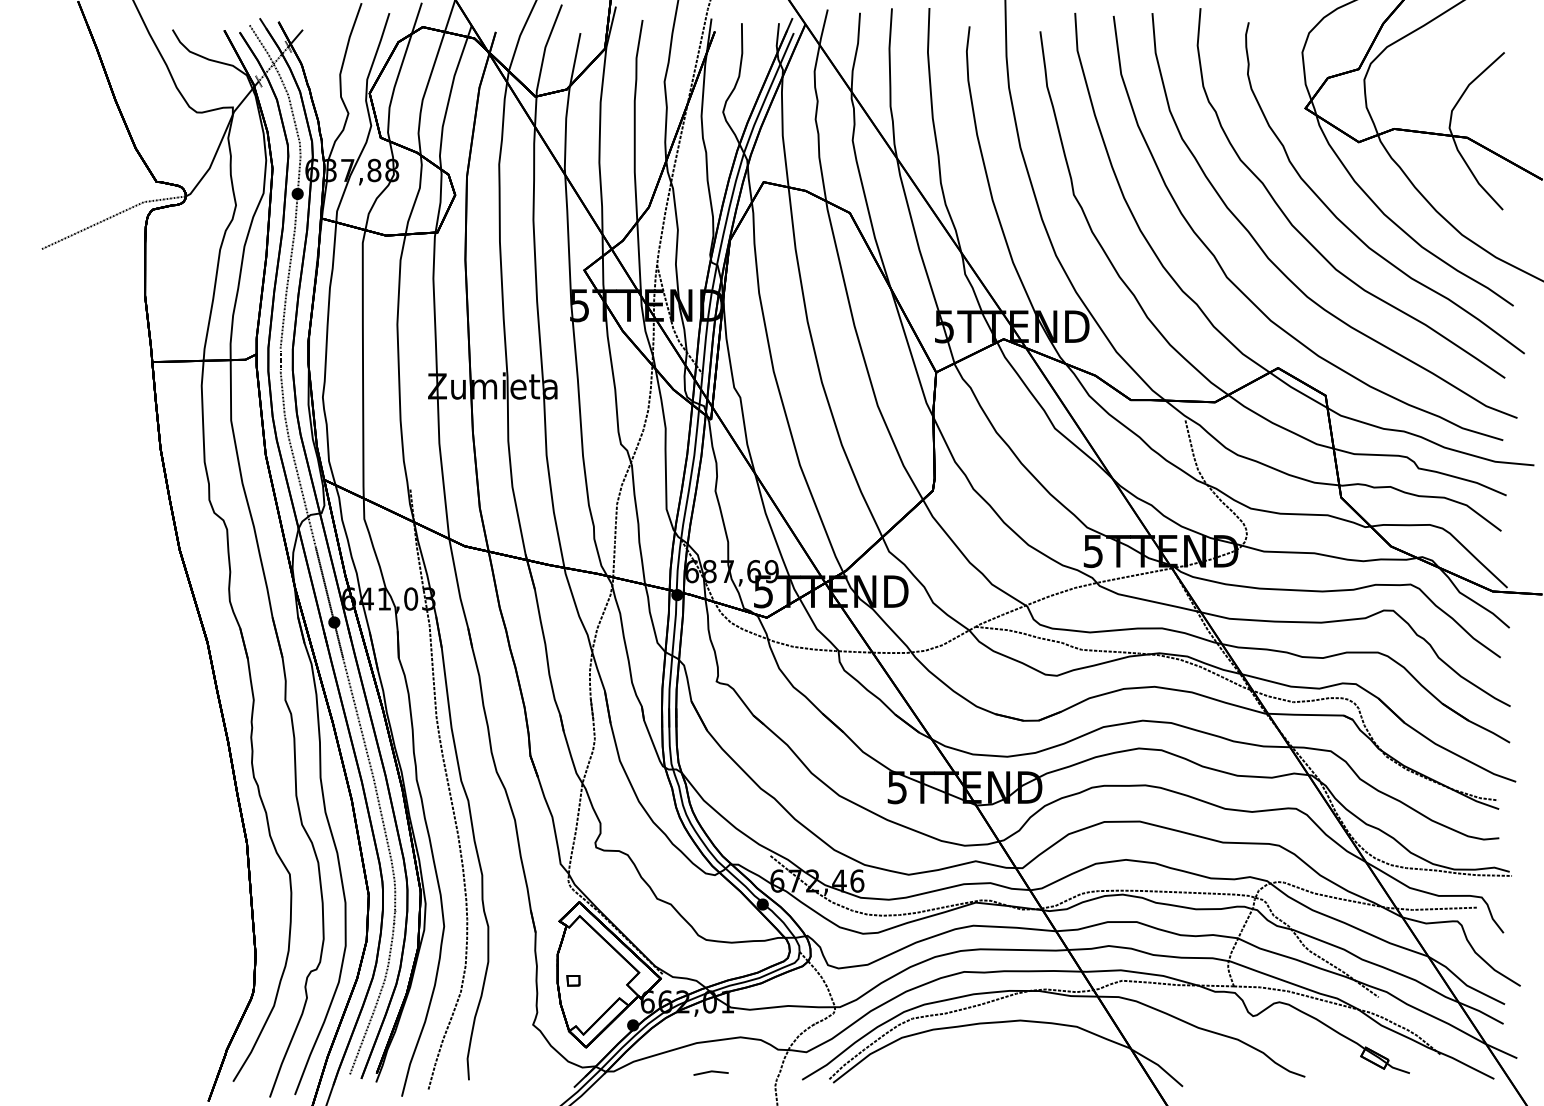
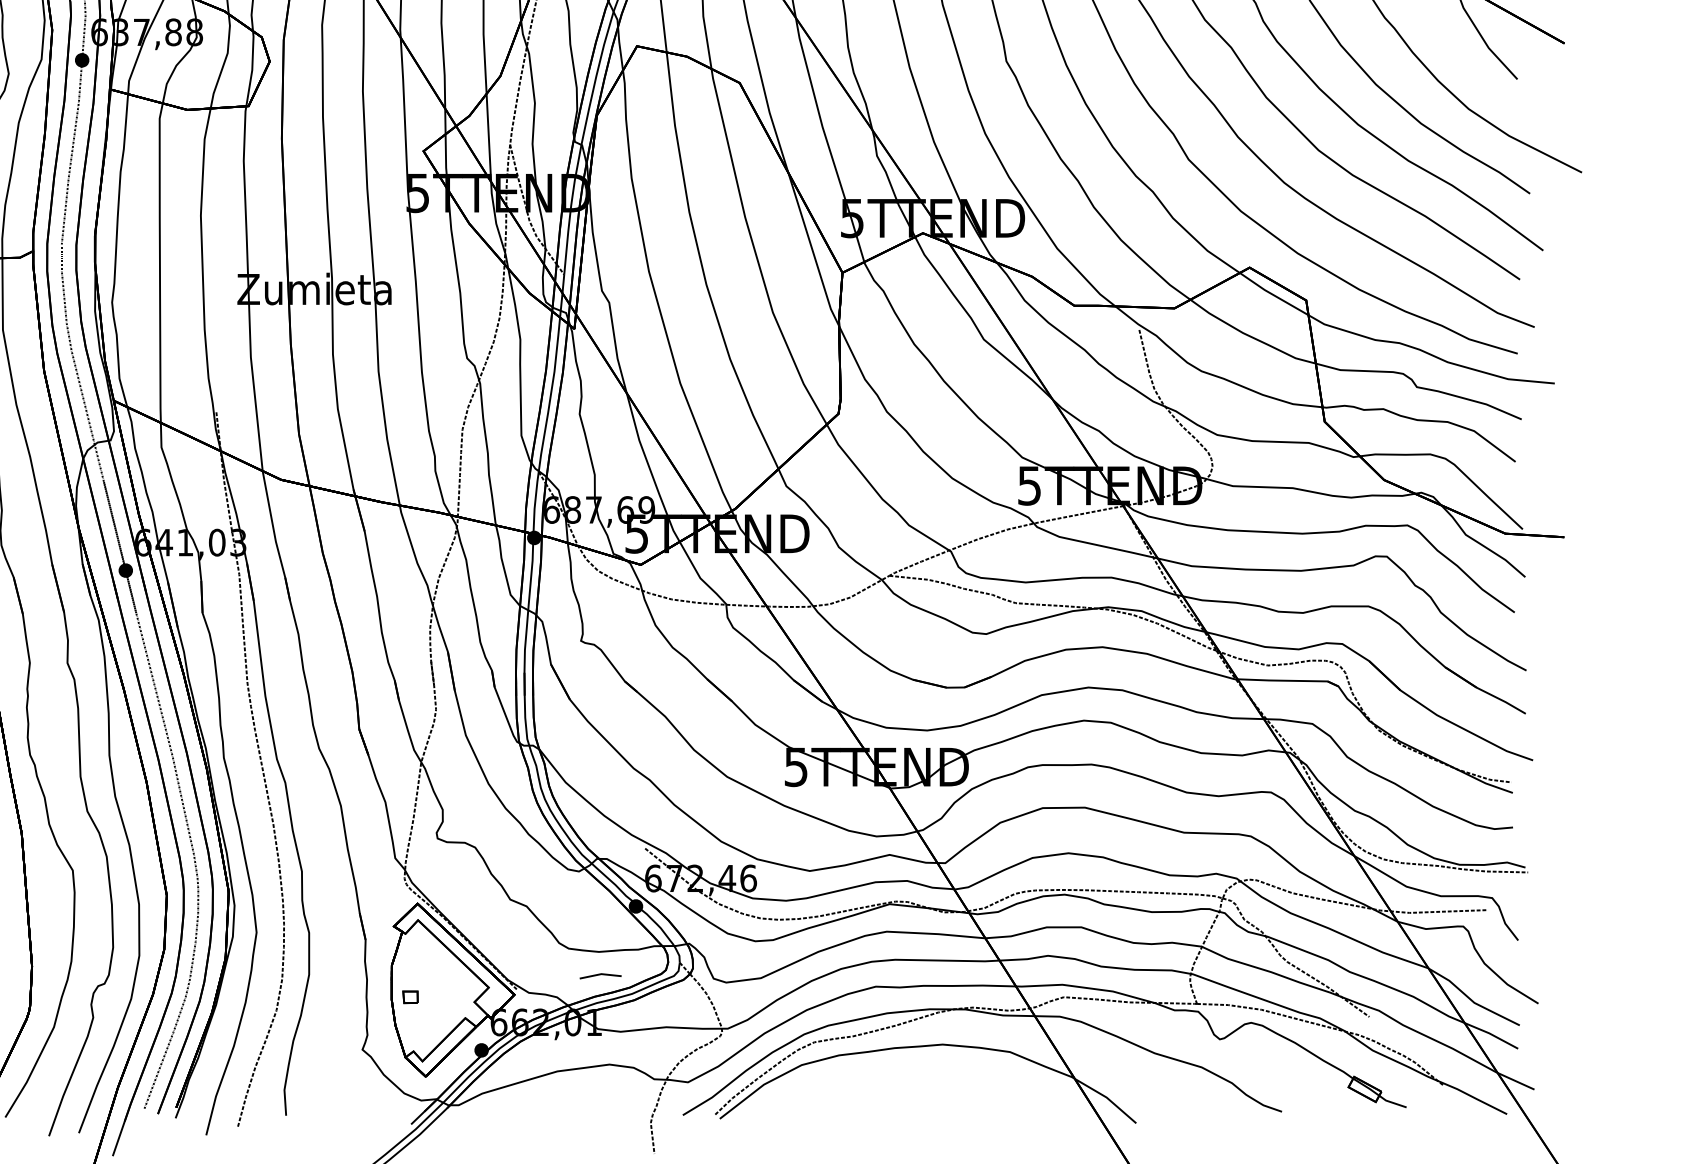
line: (710, 1072) -> (599, 975), moved

